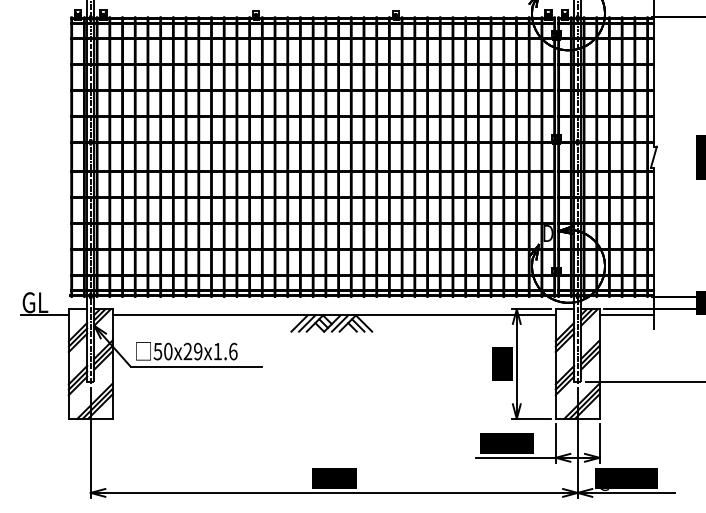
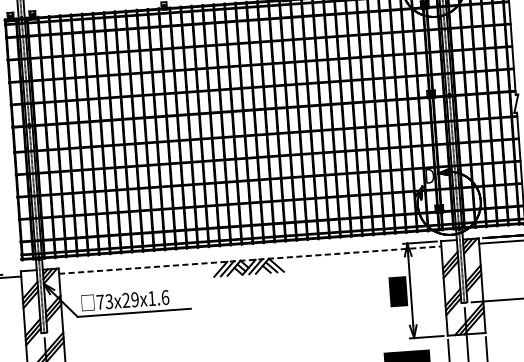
line: (334, 315) -> (250, 260), solid -> dashed
text: (162, 351) -> (104, 301), 50x29x1.6 -> 73x29x1.6

